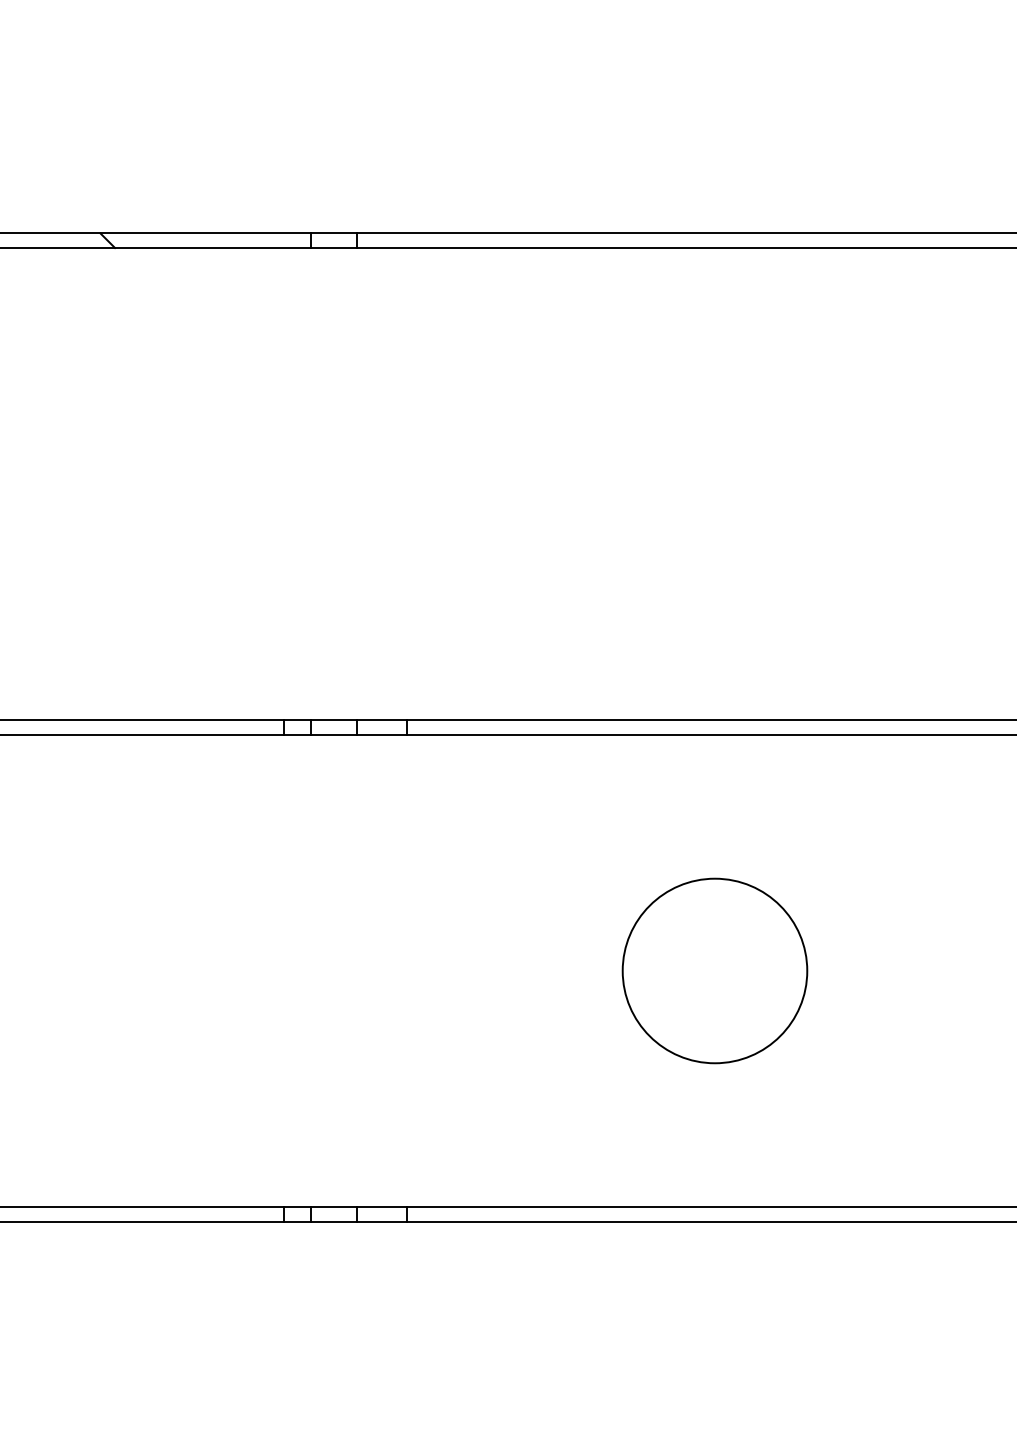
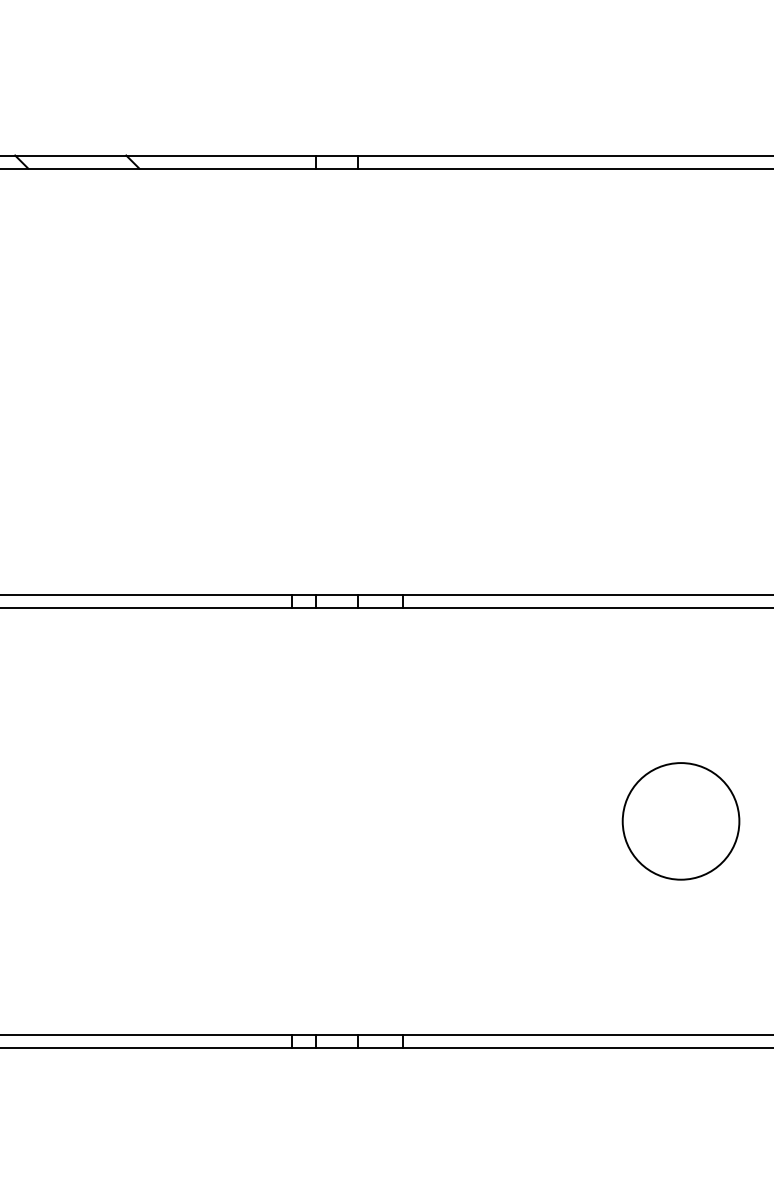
circle: (714, 970) -> (680, 820), size x0.7

